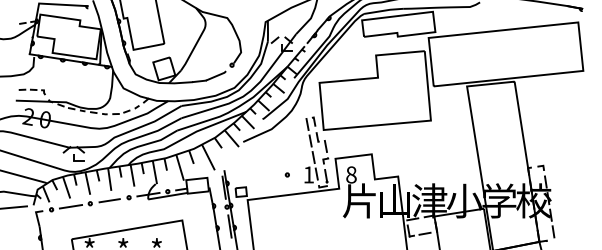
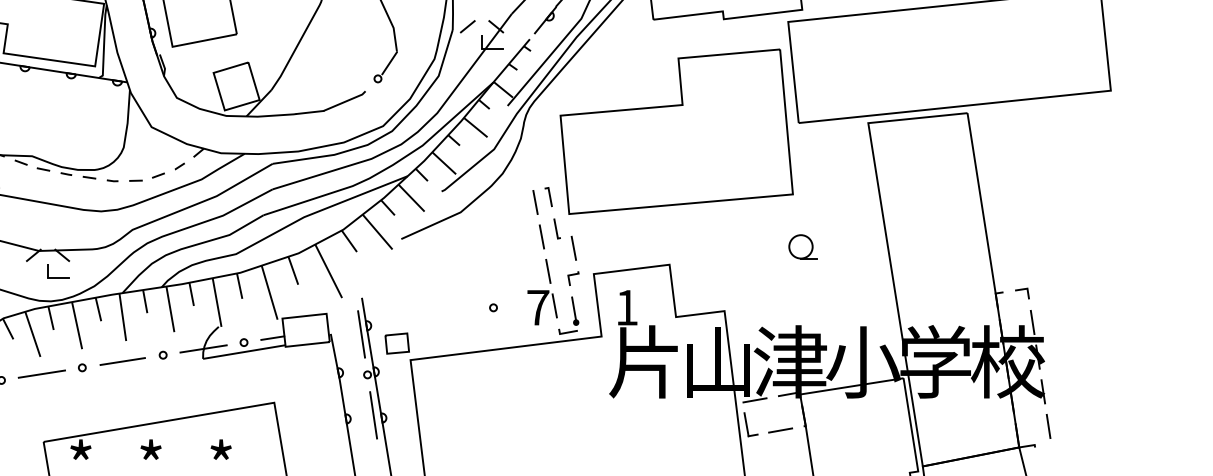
part: (435, 145) -> (802, 246), added
text: (308, 174) -> (537, 306), 1 -> 7
text: (351, 174) -> (627, 306), 8 -> 1

